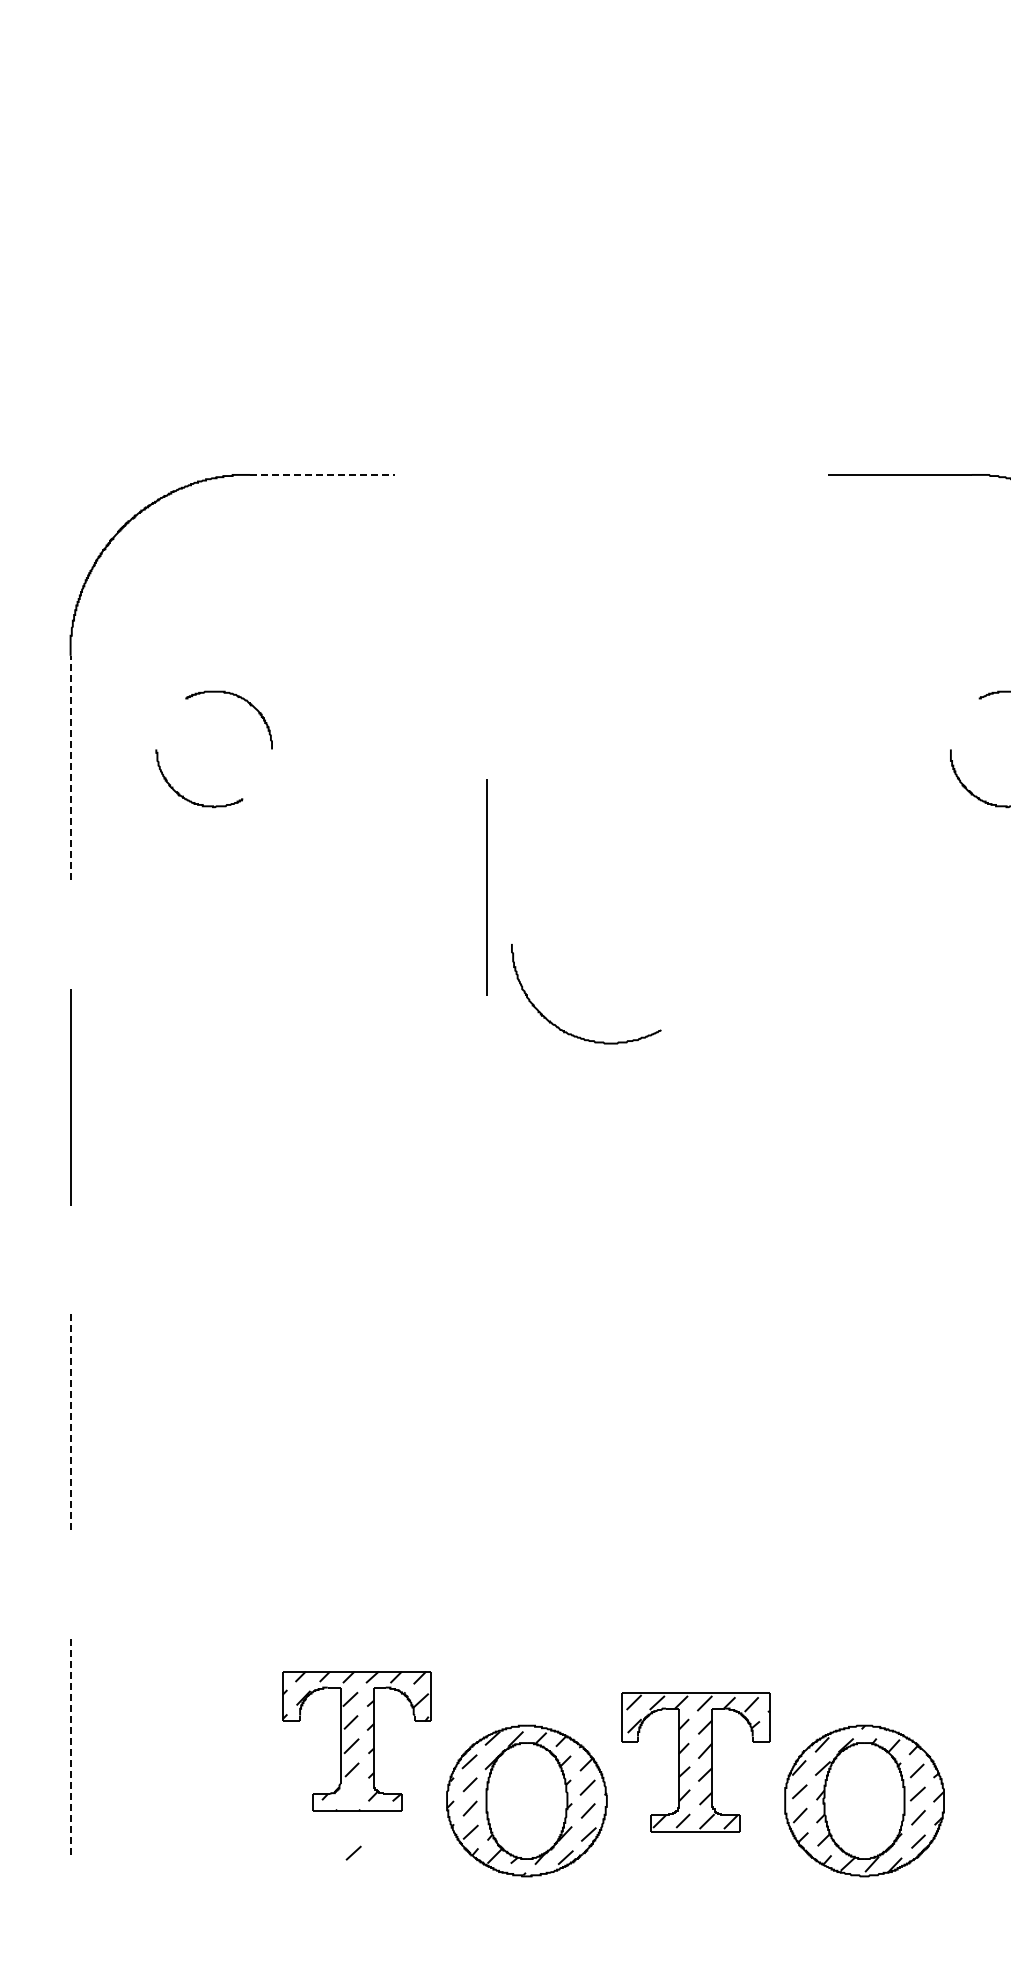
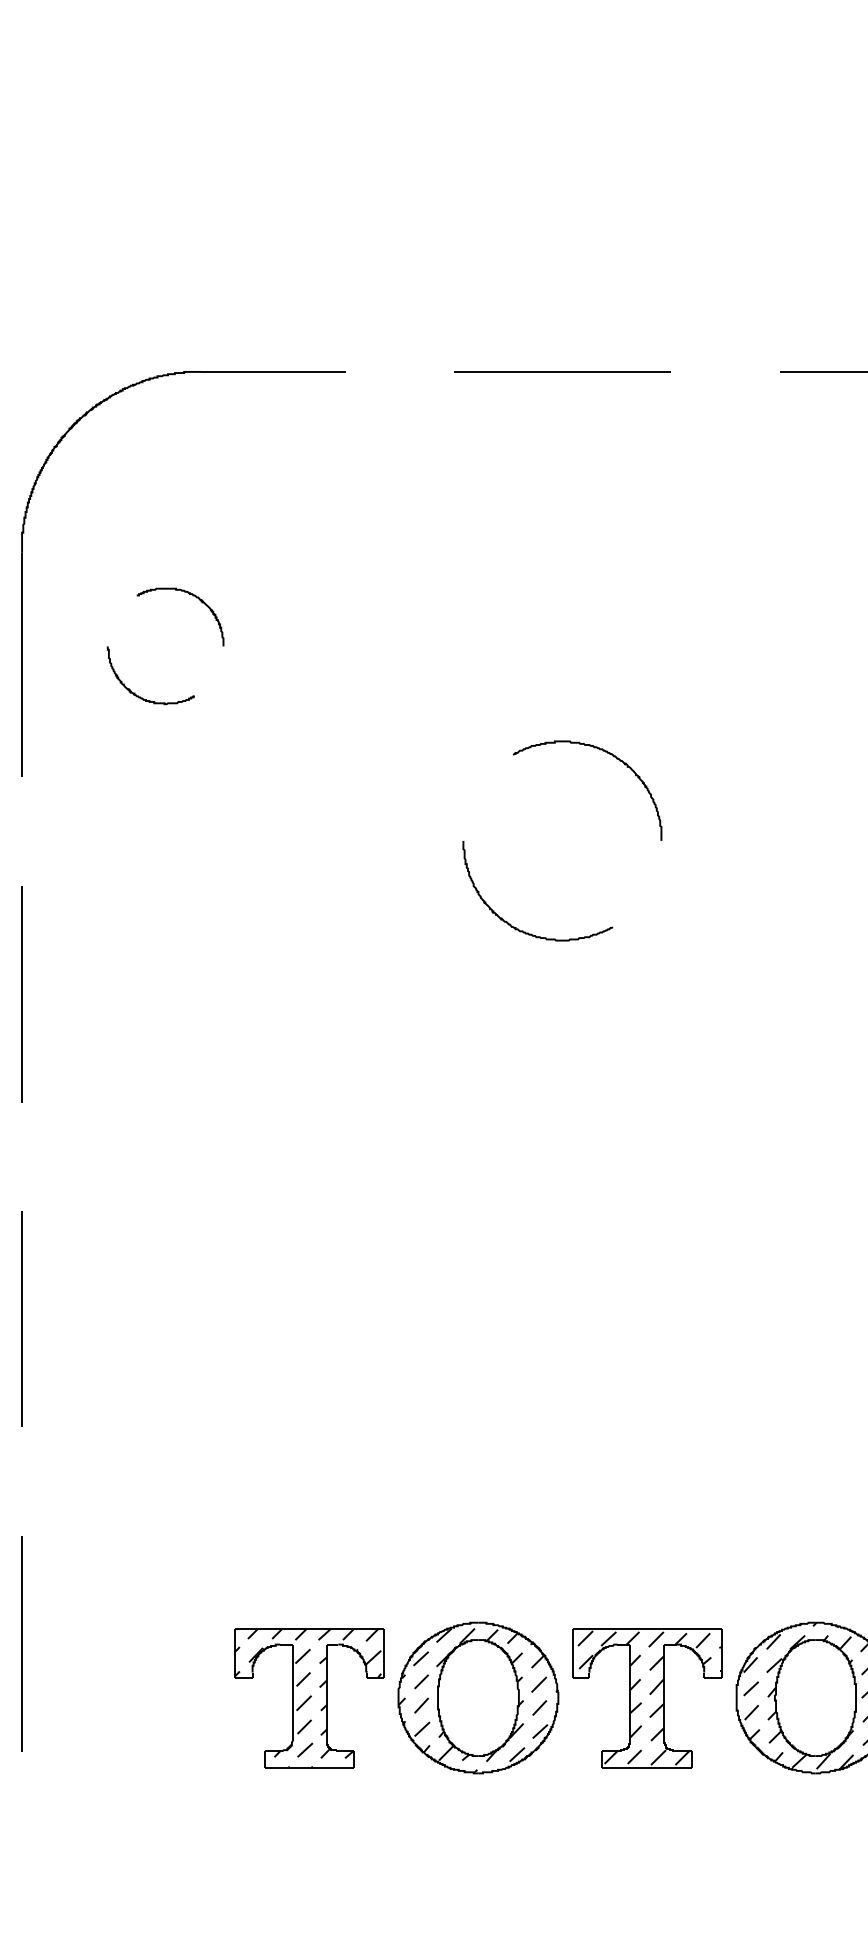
line: (322, 474) -> (273, 371), dashed -> solid
line: (610, 474) -> (561, 371), added
line: (70, 767) -> (21, 664), dashed -> solid
part: (653, 855) -> (604, 752), added
line: (486, 887) -> (437, 784), removed
line: (70, 1421) -> (21, 1318), dashed -> solid
part: (356, 1741) -> (308, 1698), moved
line: (70, 1746) -> (21, 1643), dashed -> solid
part: (695, 1762) -> (646, 1698), moved

